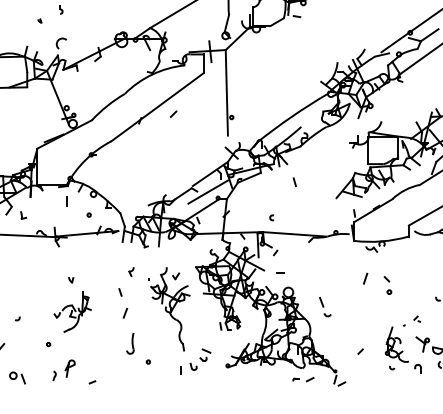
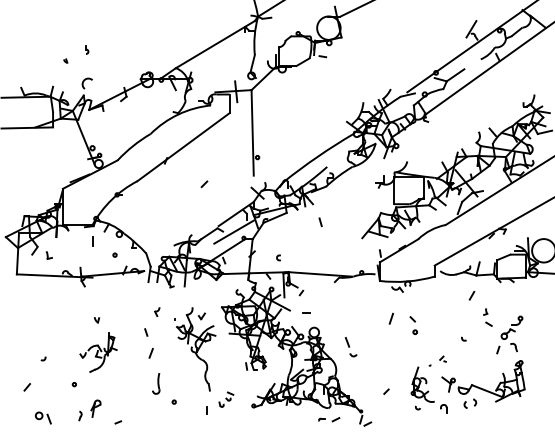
line: (173, 114) -> (204, 184), moved
arc: (271, 216) -> (278, 256), moved
part: (200, 359) -> (226, 399), size x0.7

